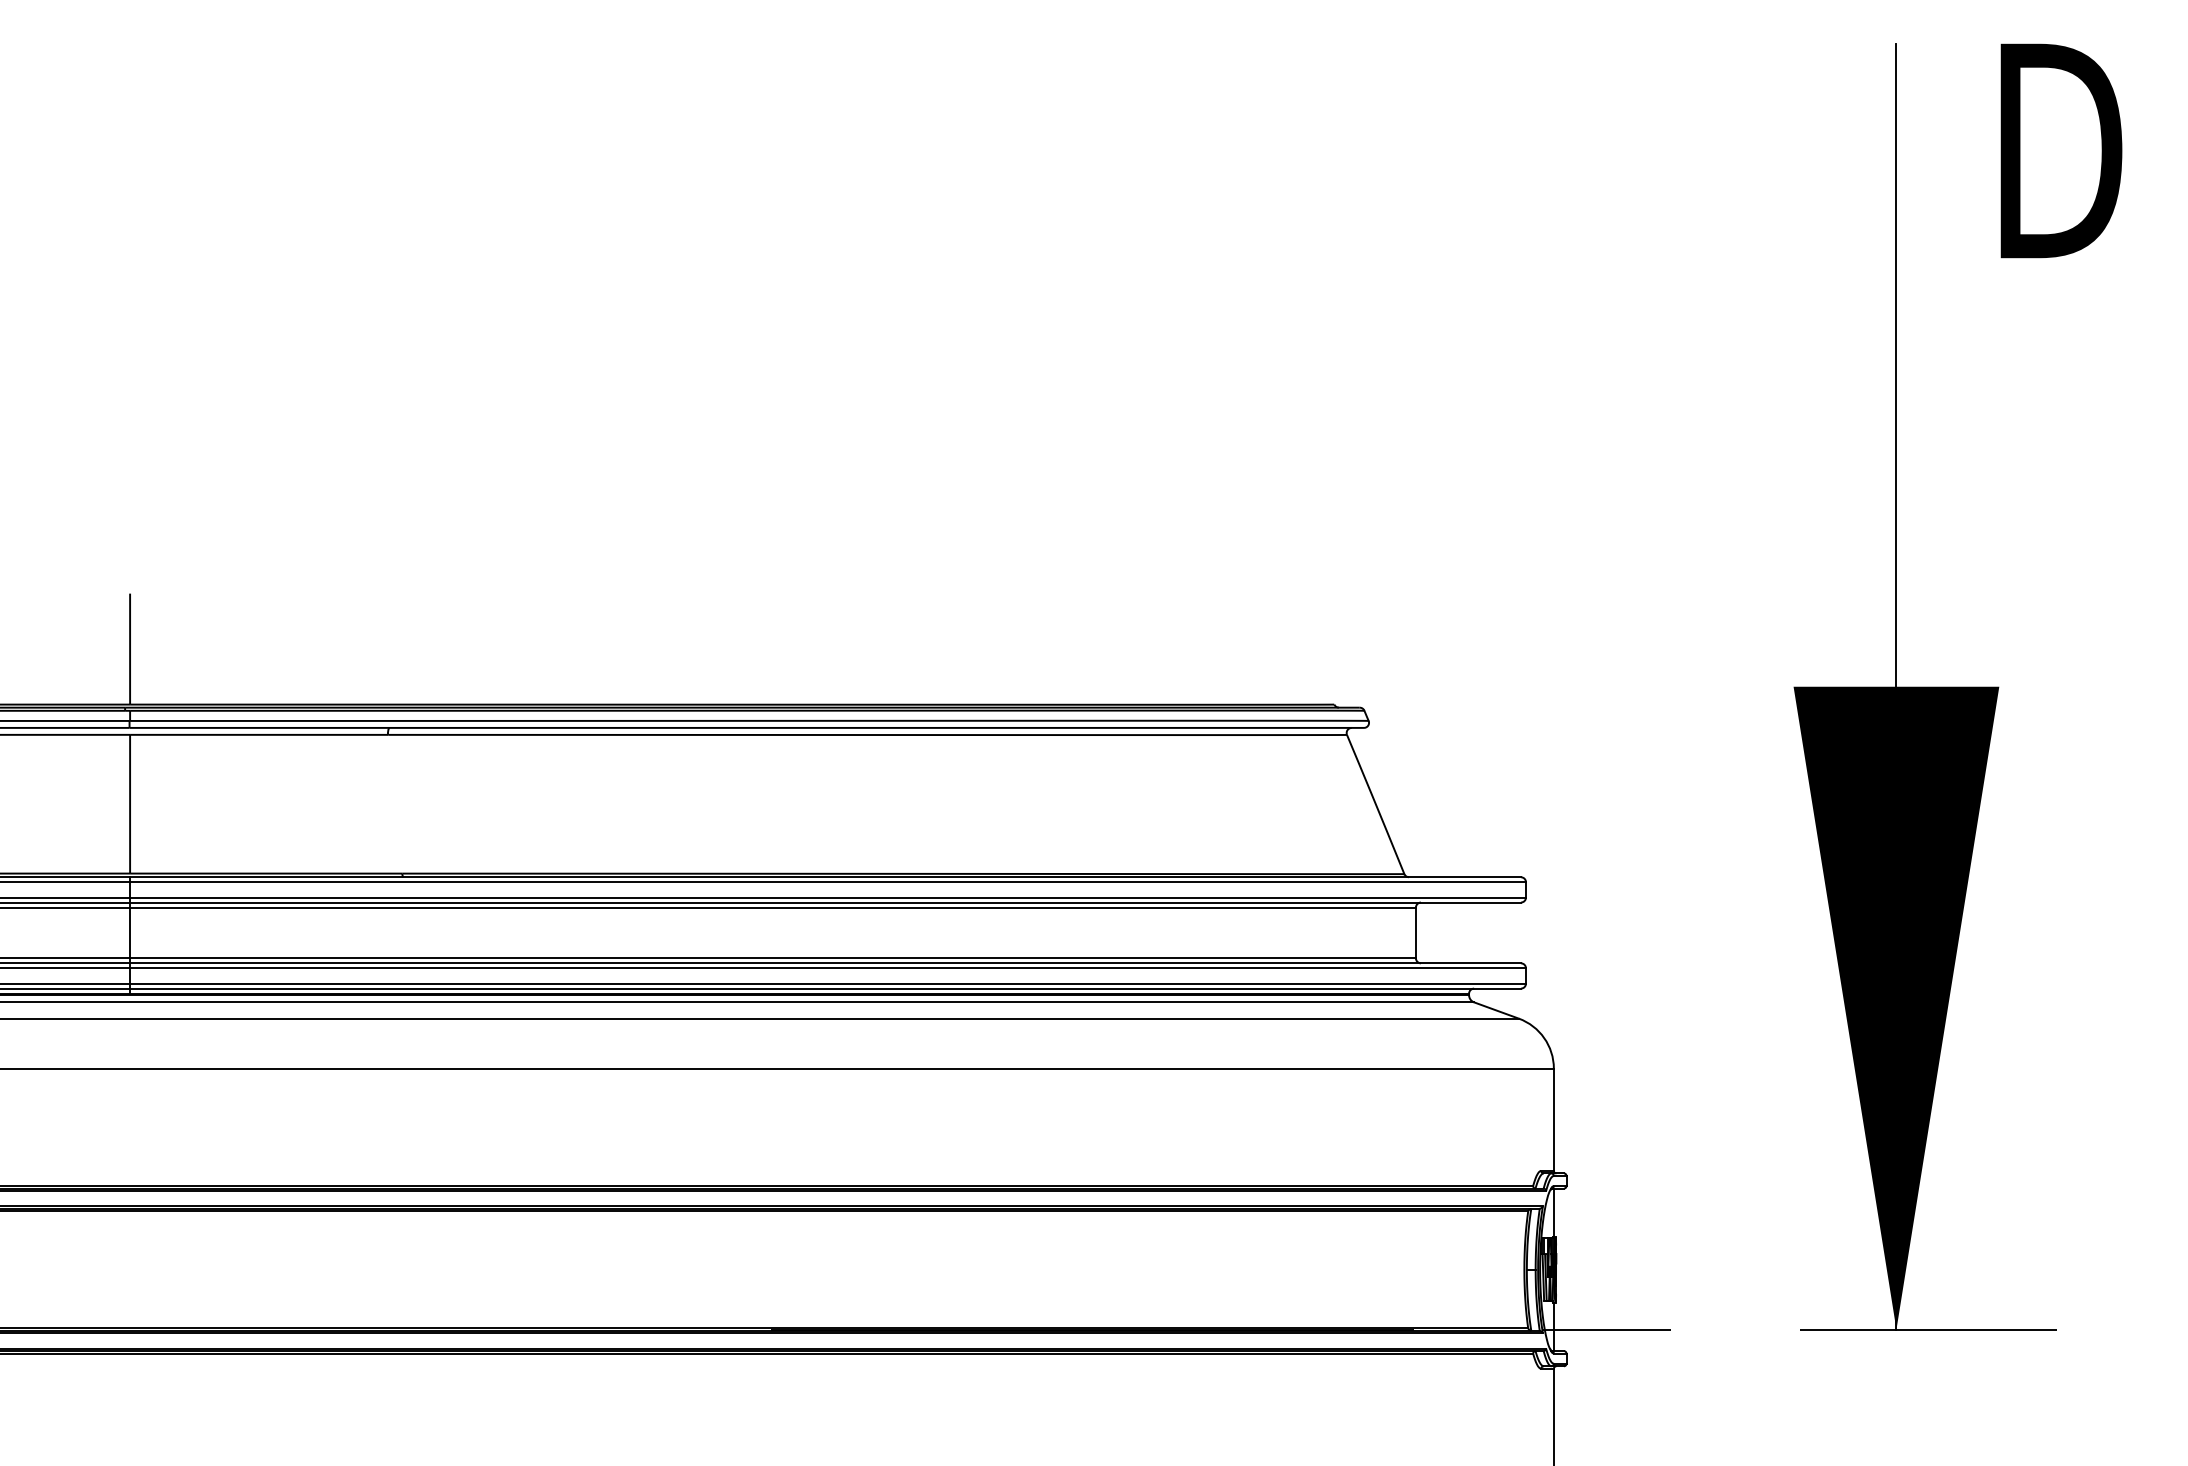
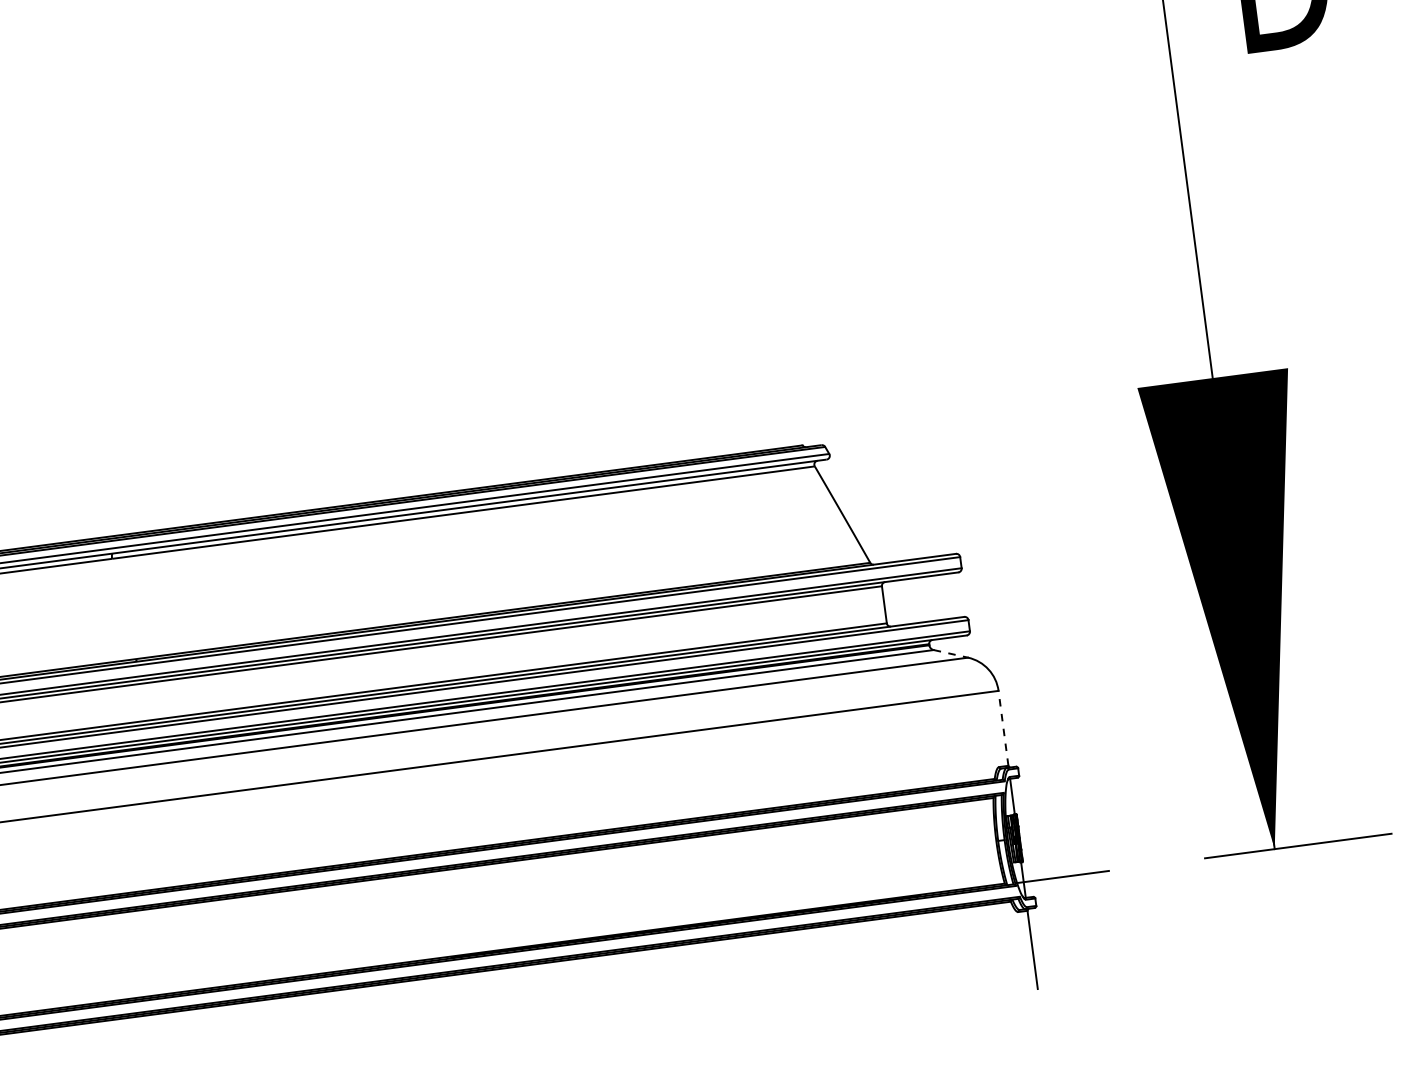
line: (1496, 1010) -> (950, 653), solid -> dashed
line: (1553, 1119) -> (1003, 728), solid -> dashed

